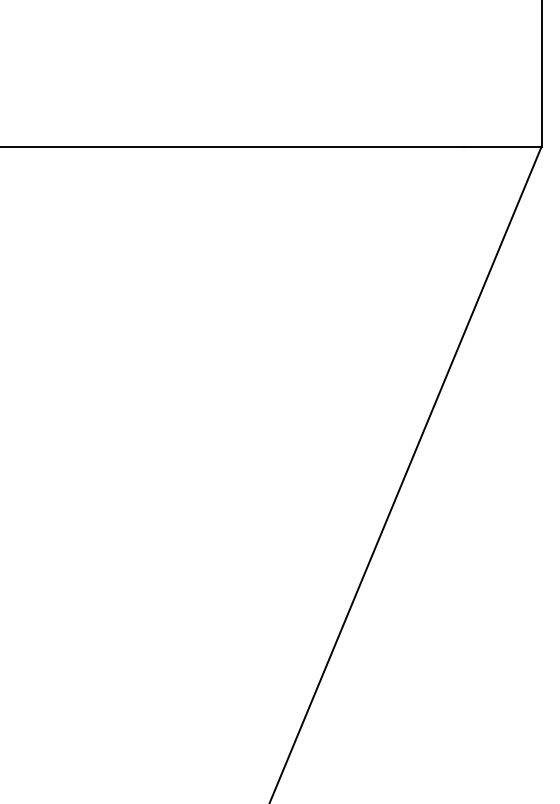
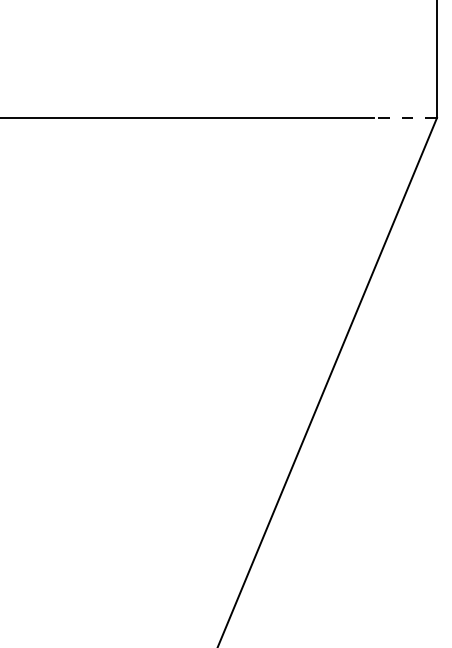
line: (502, 146) -> (405, 117), solid -> dashed

